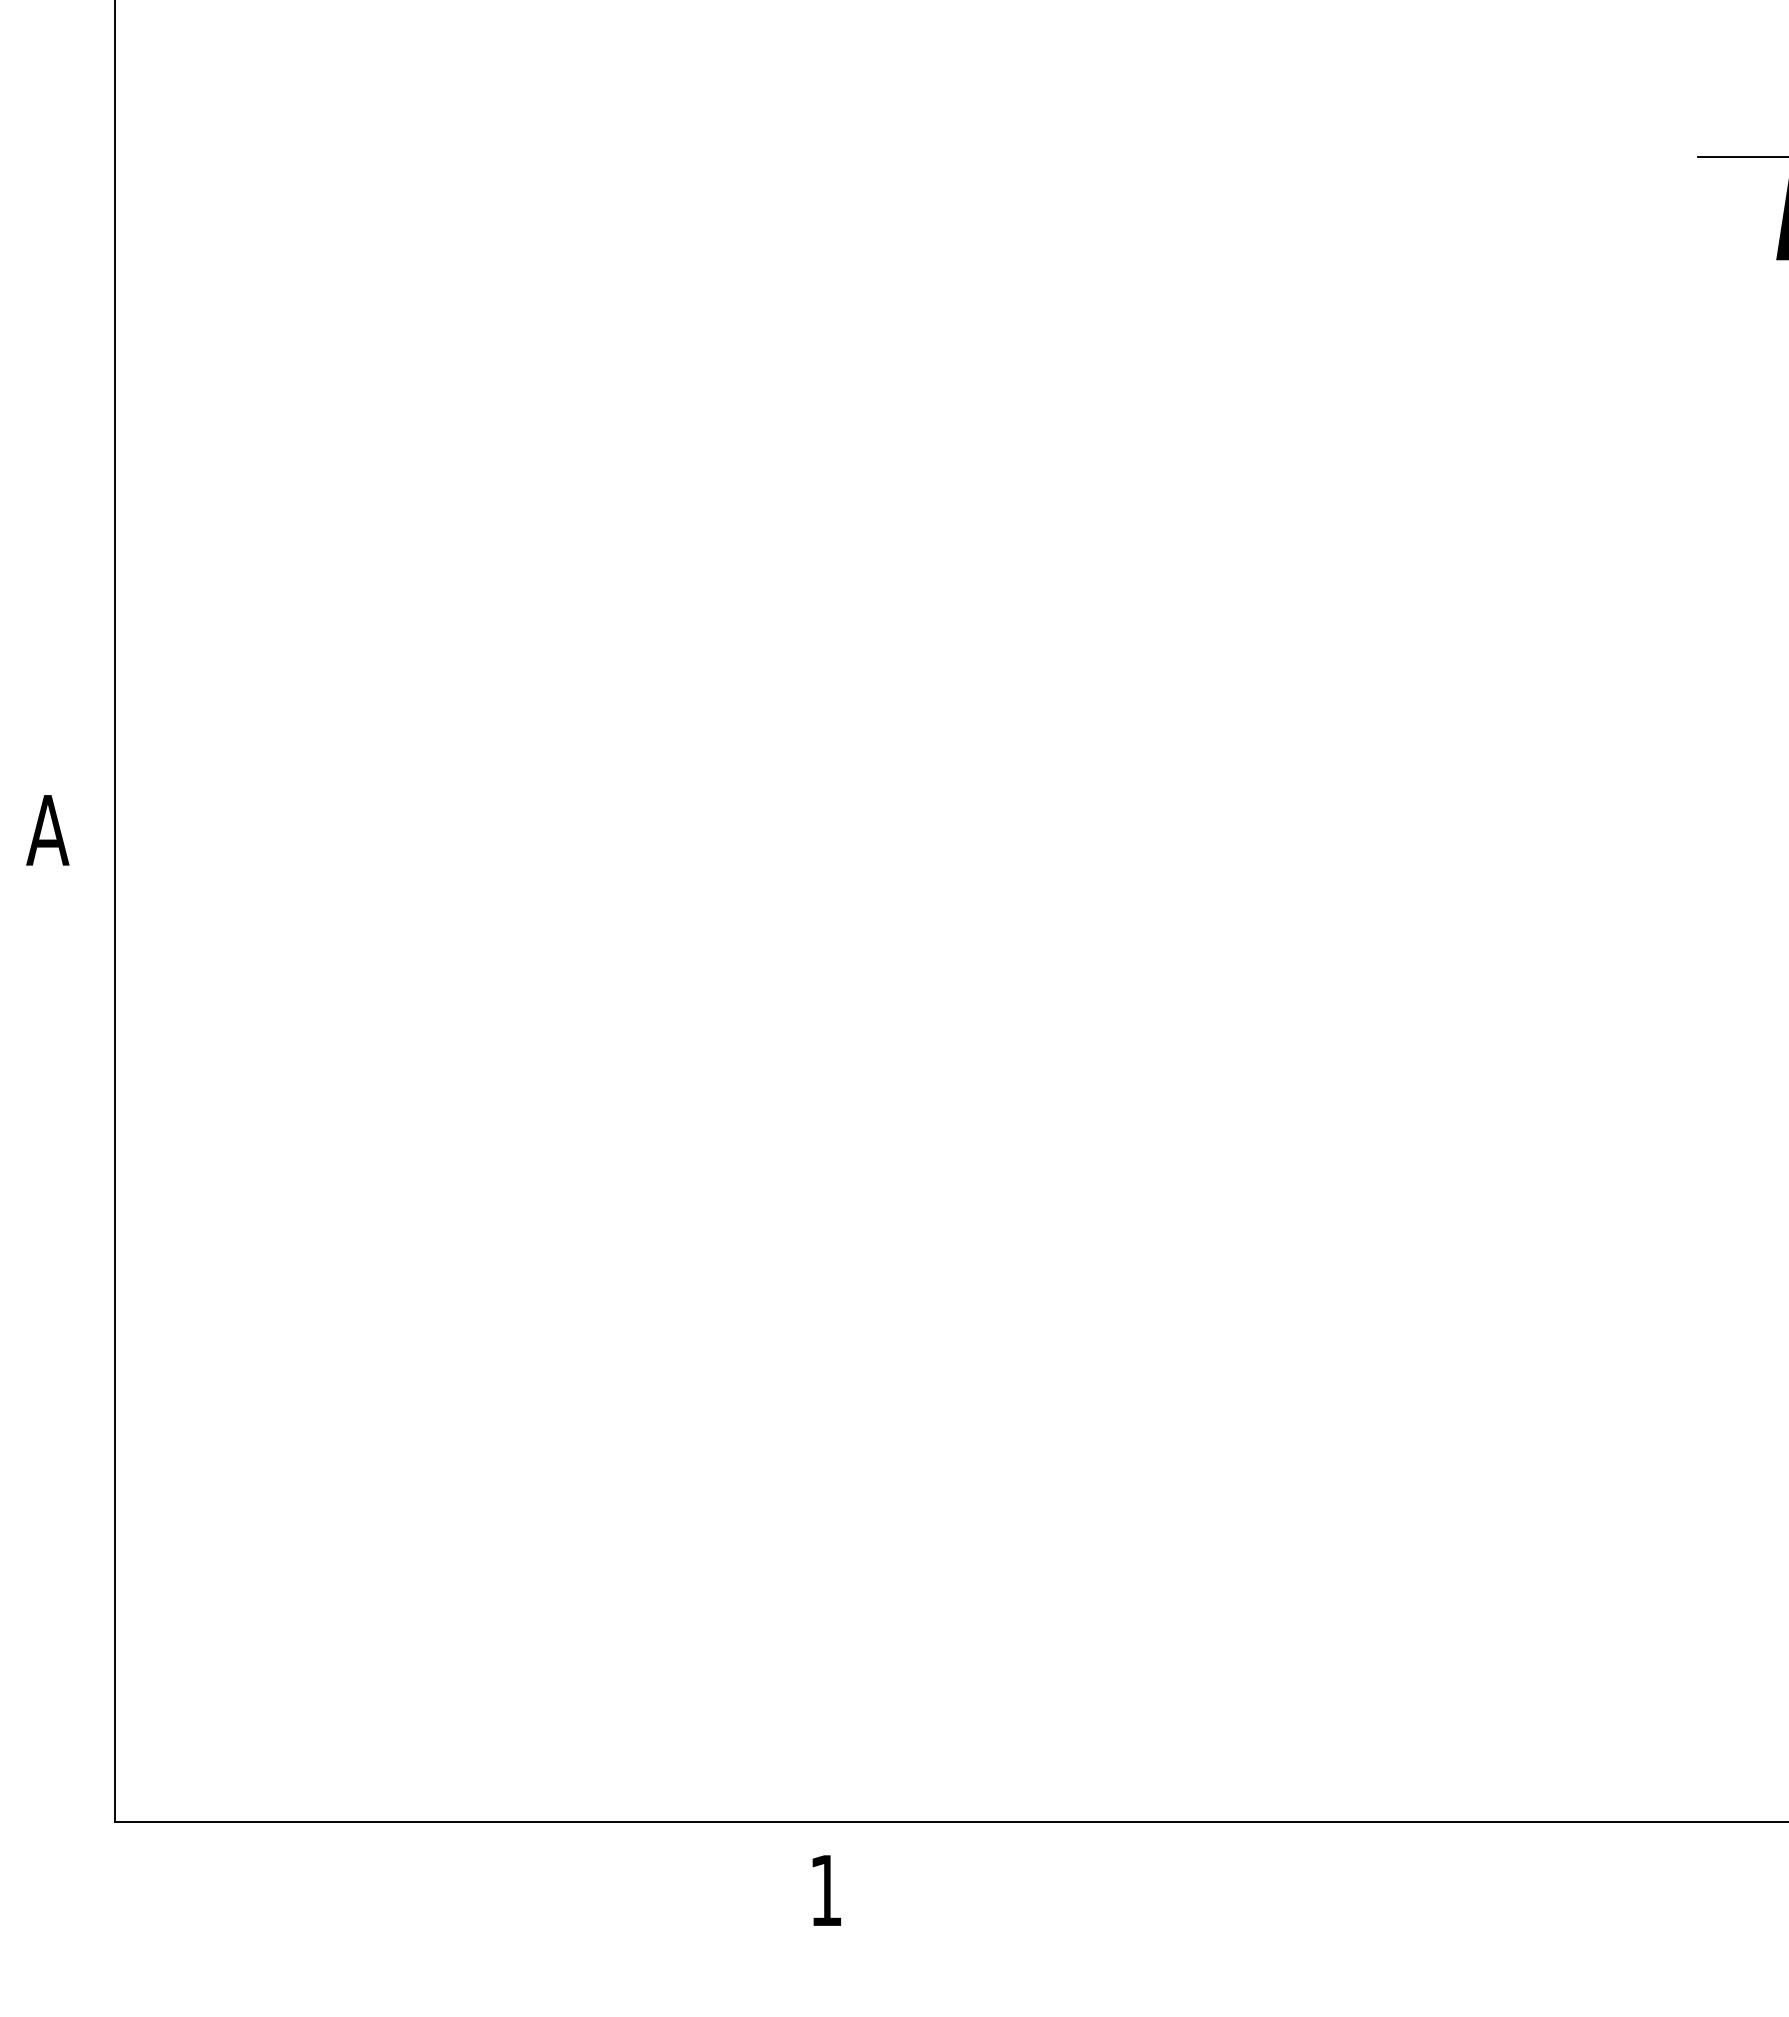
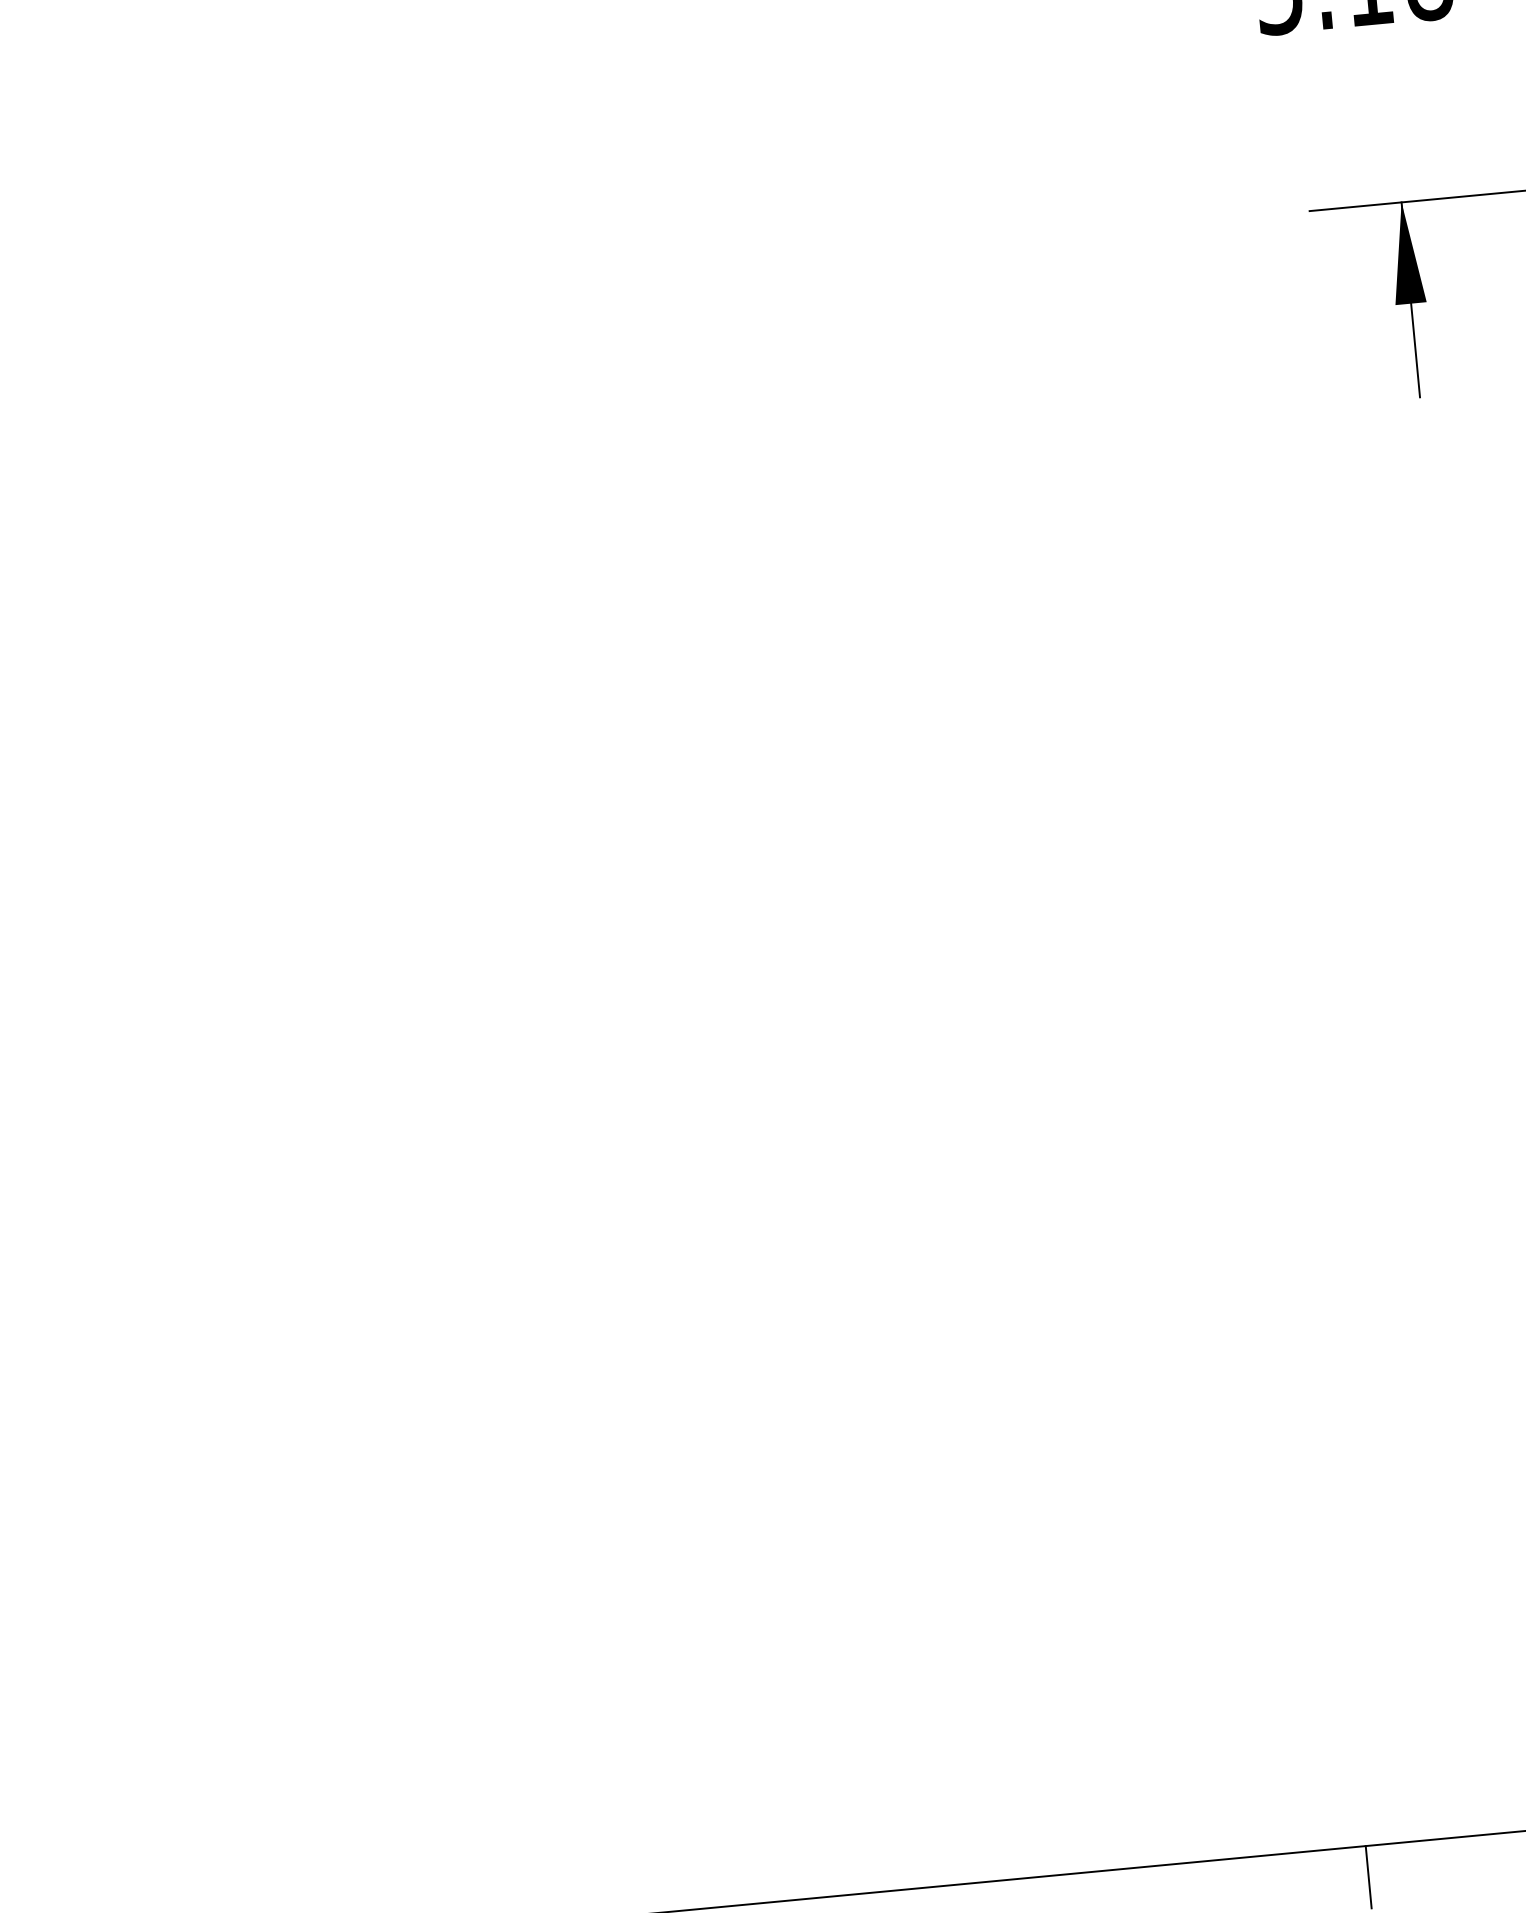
line: (1598, 1853) -> (1369, 1877), added

